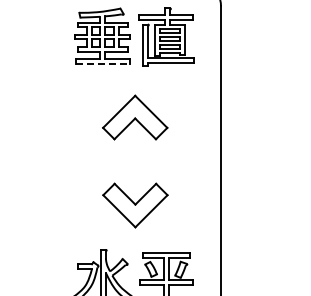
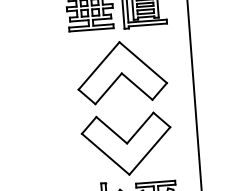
line: (102, 63) -> (91, 29), dashed -> solid
part: (134, 117) -> (120, 72), size x1.67
part: (135, 205) -> (127, 144), size x1.67

